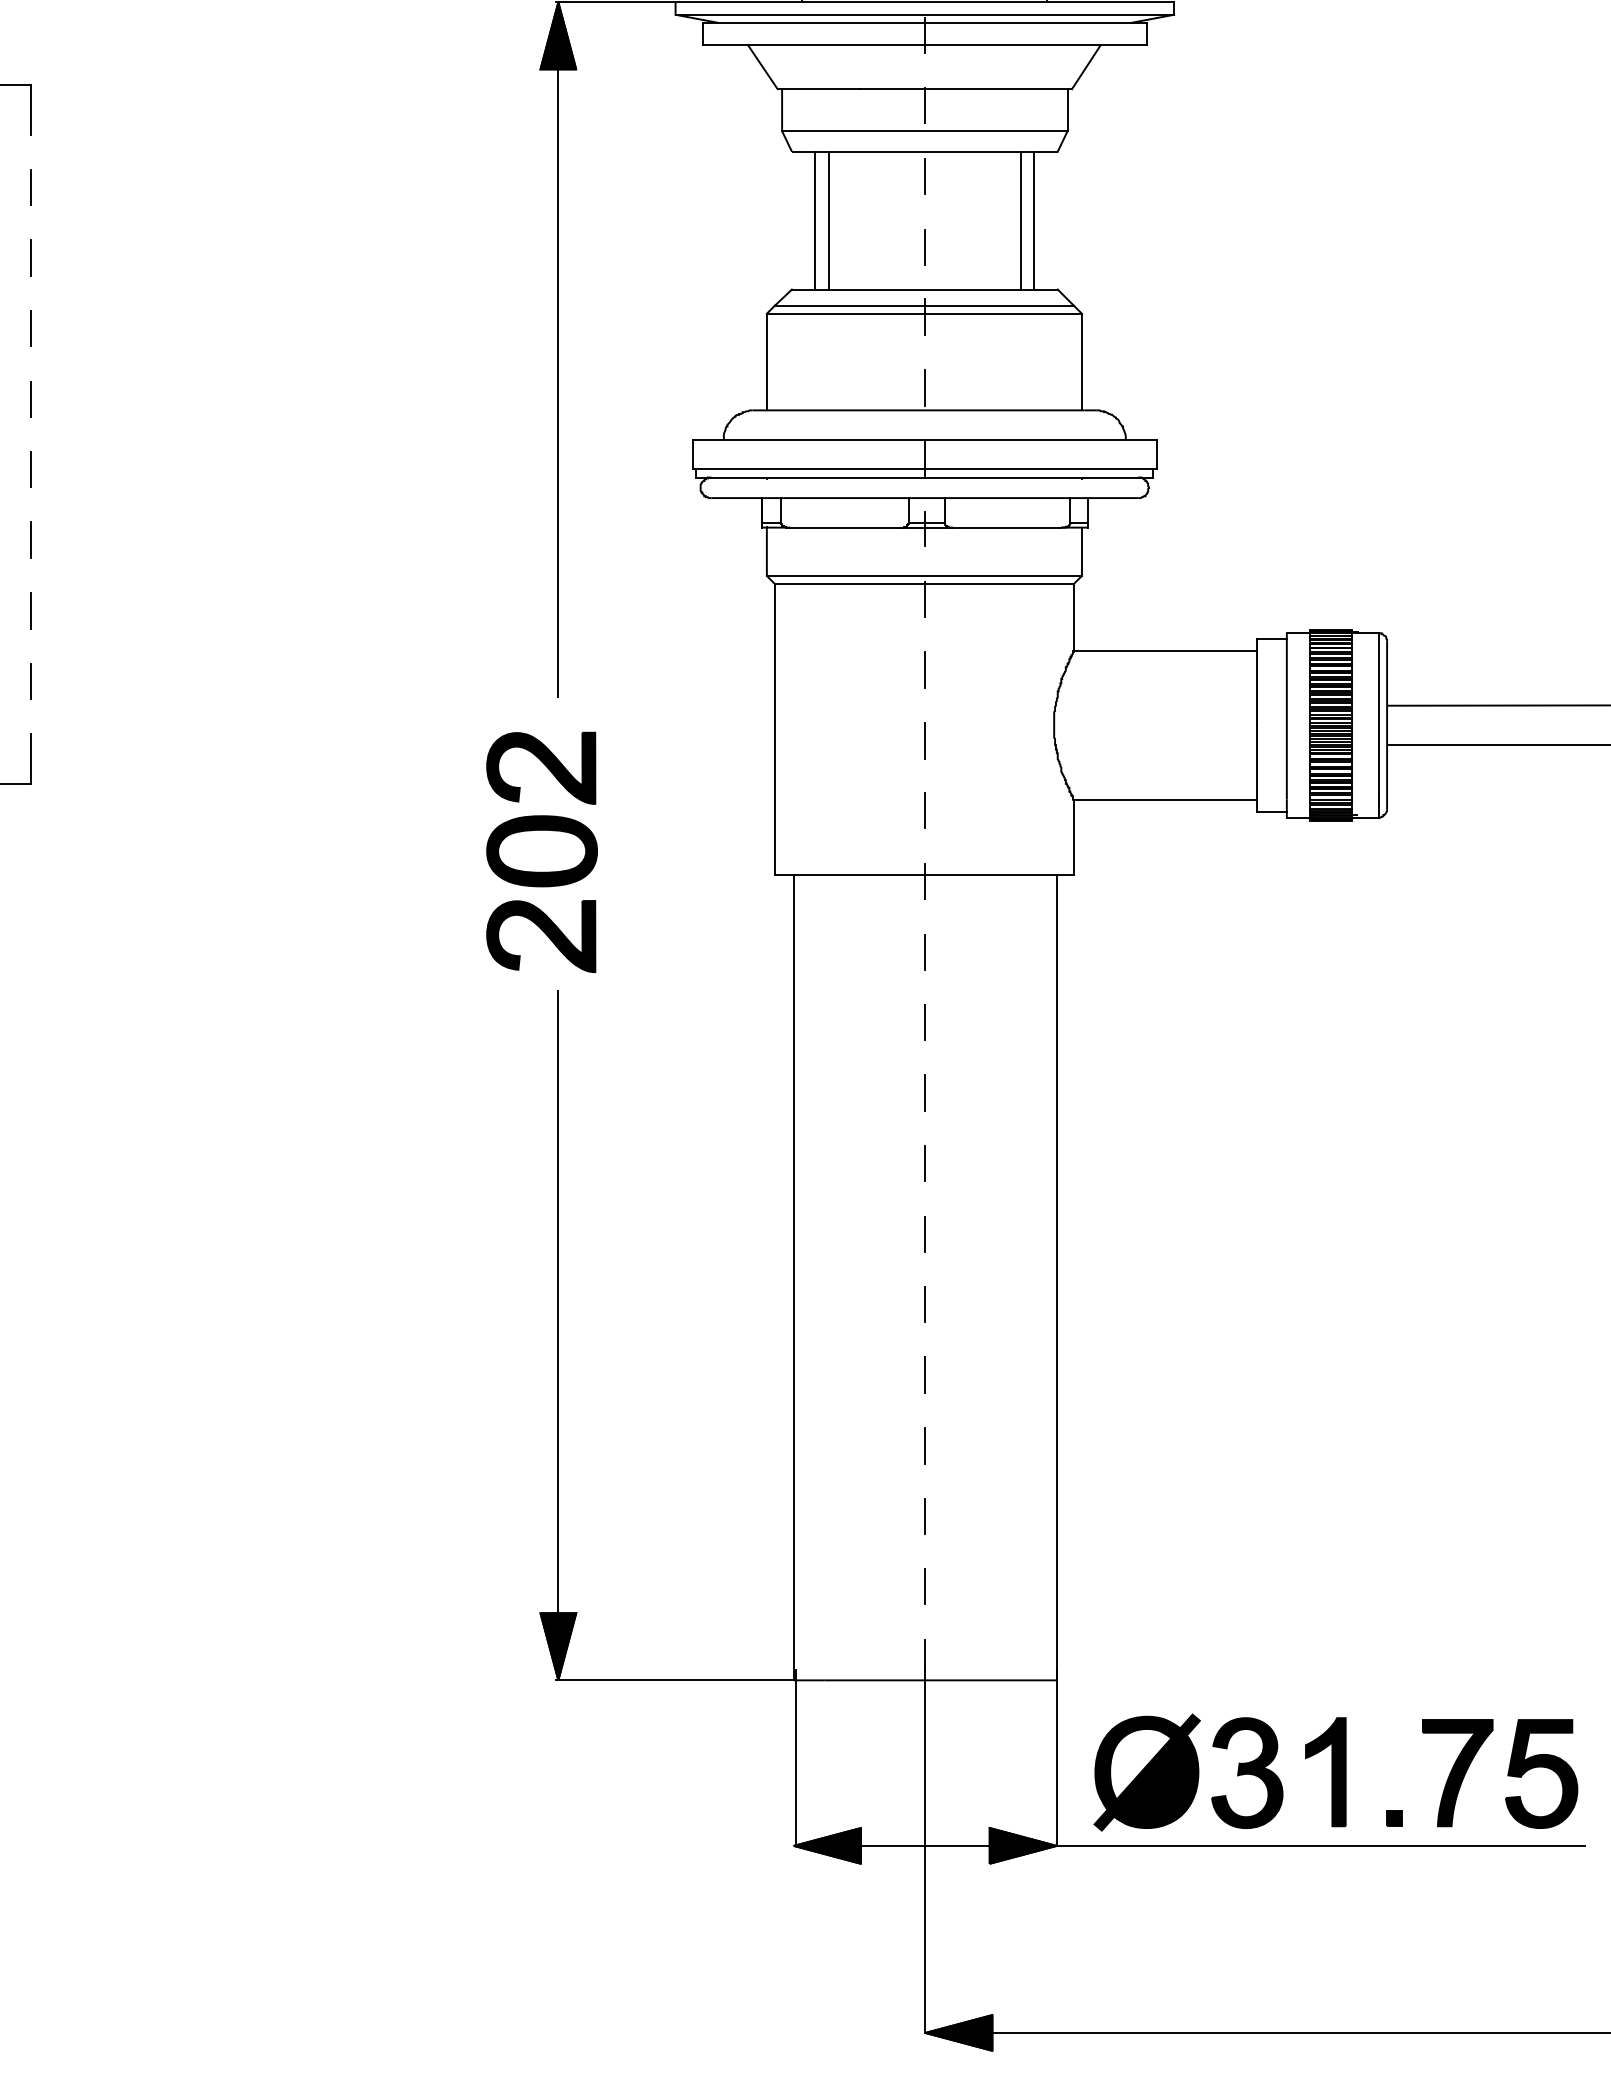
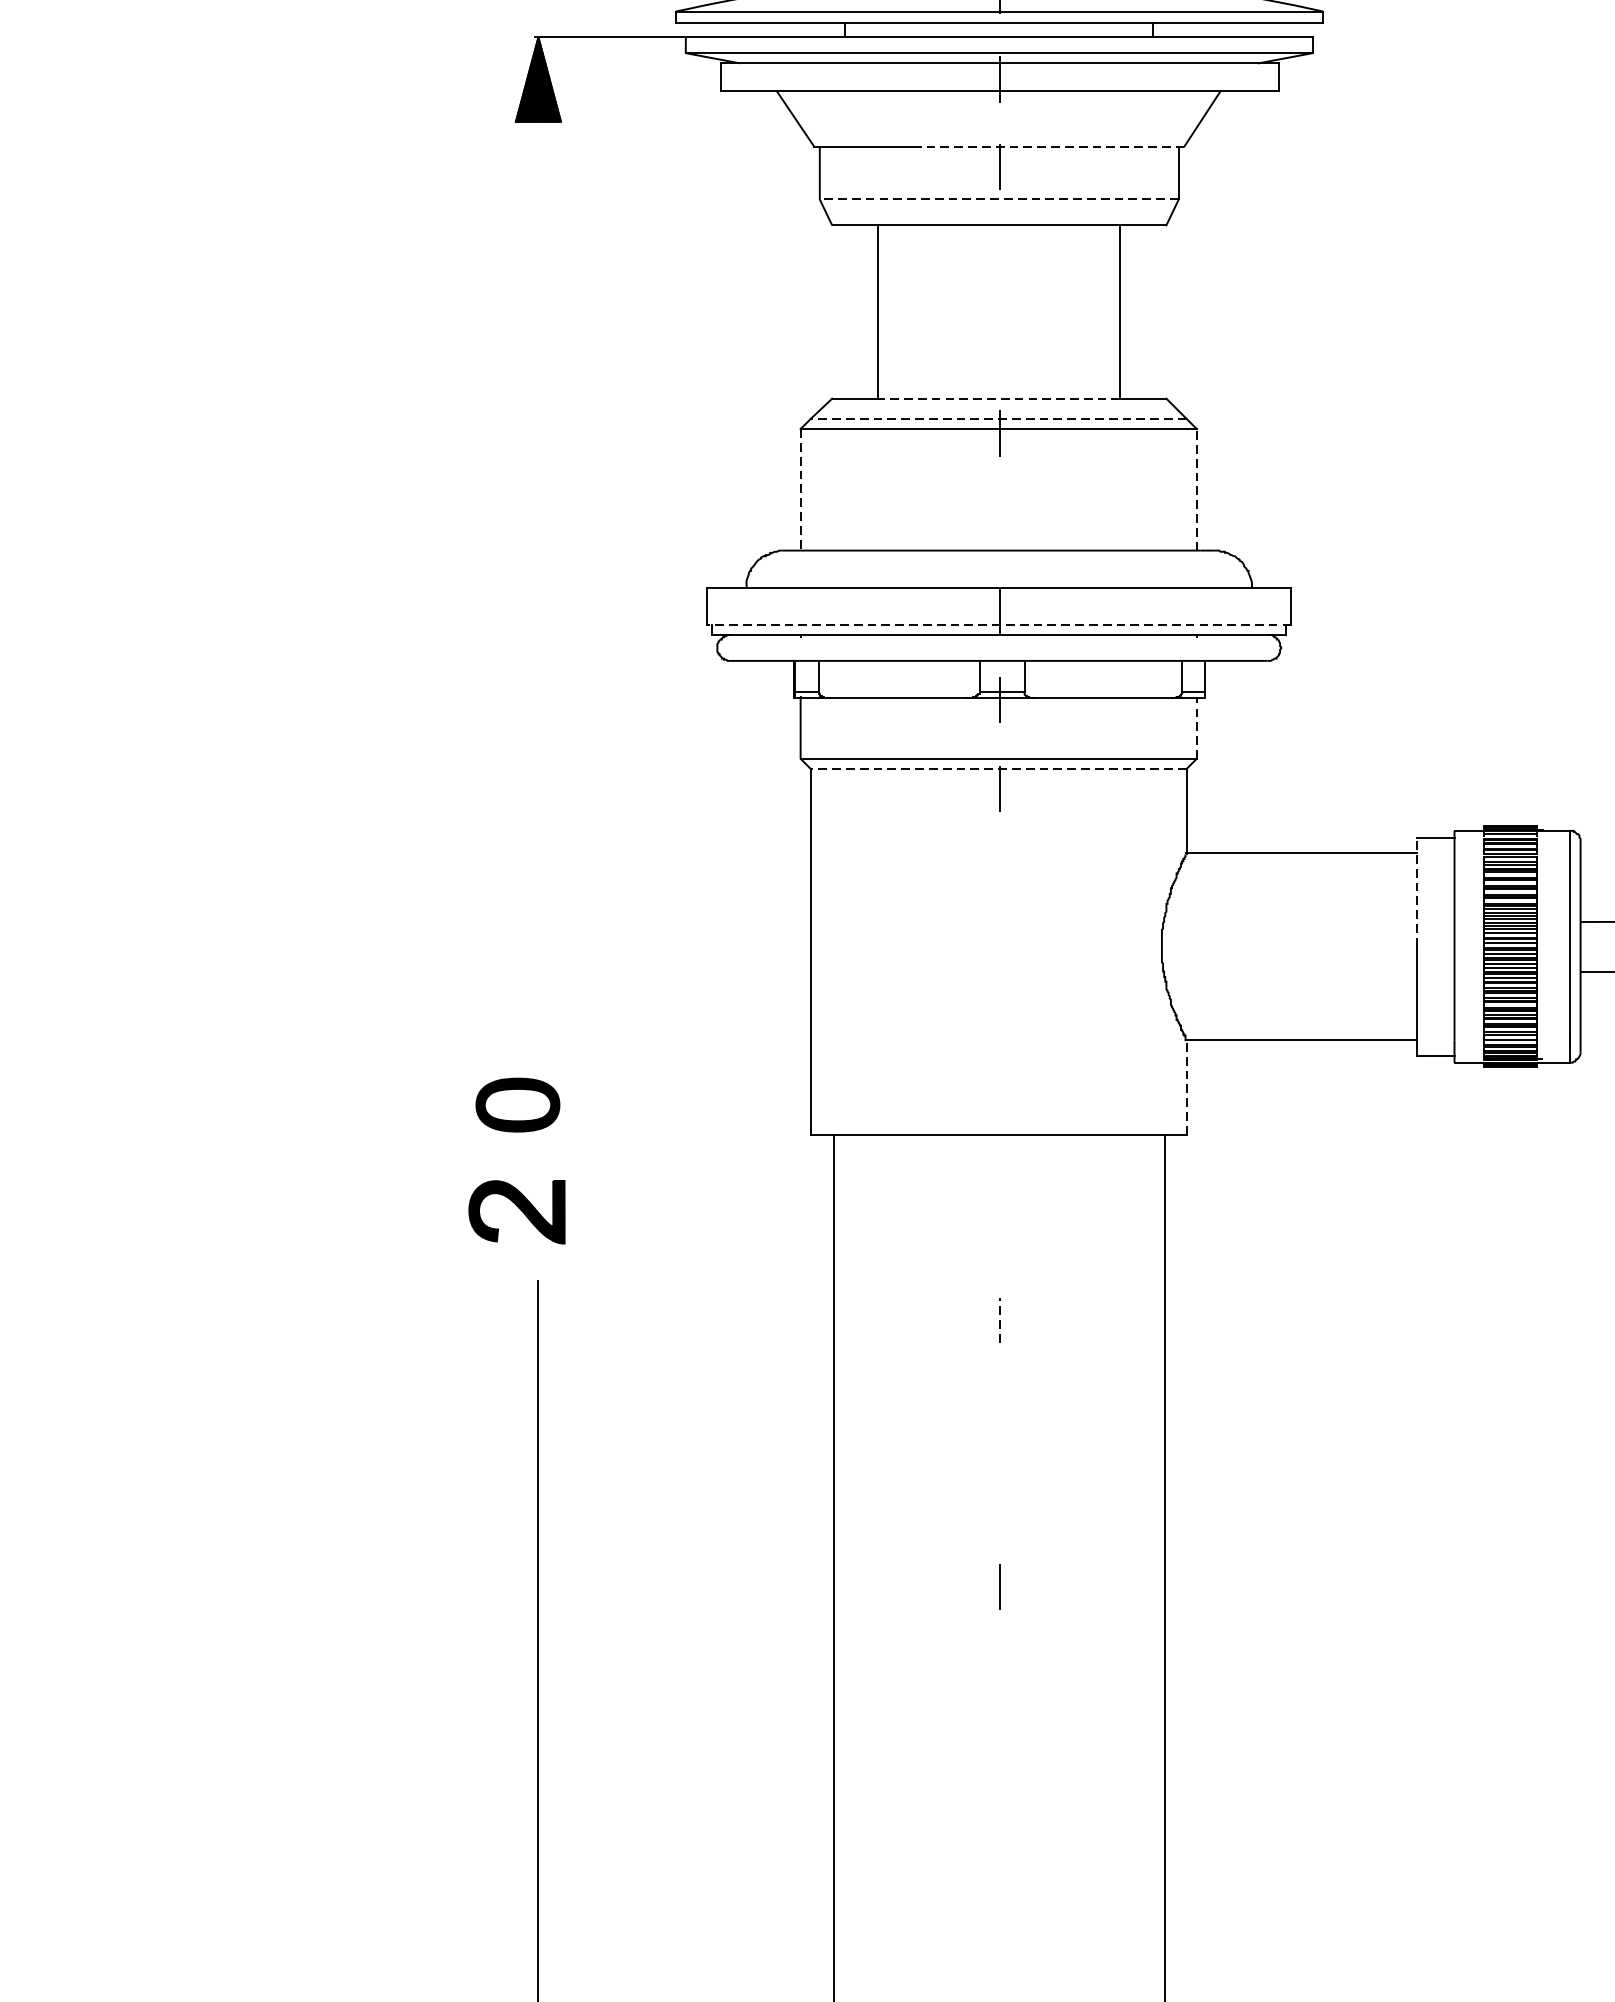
line: (965, 89) -> (1050, 147), solid -> dashed
line: (924, 131) -> (998, 199), solid -> dashed
line: (925, 175) -> (1000, 255), removed
line: (815, 220) -> (861, 311), removed
line: (1034, 220) -> (1137, 311), removed
line: (924, 247) -> (998, 345), removed
line: (924, 289) -> (998, 398), solid -> dashed
line: (923, 305) -> (997, 418), solid -> dashed
line: (558, 359) -> (538, 486), removed
line: (1081, 361) -> (1196, 489), solid -> dashed
line: (766, 362) -> (800, 490), solid -> dashed
line: (925, 387) -> (1000, 521), removed
line: (924, 469) -> (998, 624), solid -> dashed
line: (1081, 551) -> (1196, 728), solid -> dashed
line: (923, 584) -> (997, 769), solid -> dashed
line: (925, 669) -> (1000, 876), removed
line: (1257, 681) -> (1417, 891), solid -> dashed
line: (925, 740) -> (1000, 965), removed
part: (541, 767) -> (517, 999), removed
line: (925, 810) -> (1000, 1053), removed
line: (1073, 837) -> (1186, 1087), solid -> dashed
part: (541, 851) -> (517, 1105), size x0.6
line: (925, 881) -> (1000, 1143), removed
part: (541, 936) -> (517, 1212), size x0.7
line: (925, 951) -> (1000, 1231), removed
line: (925, 1022) -> (1000, 1320), solid -> dashed
line: (925, 1093) -> (1000, 1409), removed
line: (925, 1163) -> (1000, 1497), removed
line: (925, 1304) -> (1000, 1674), removed
line: (925, 1375) -> (1000, 1764), removed
line: (925, 1445) -> (1000, 1852), removed
line: (925, 1515) -> (1000, 1940), removed

